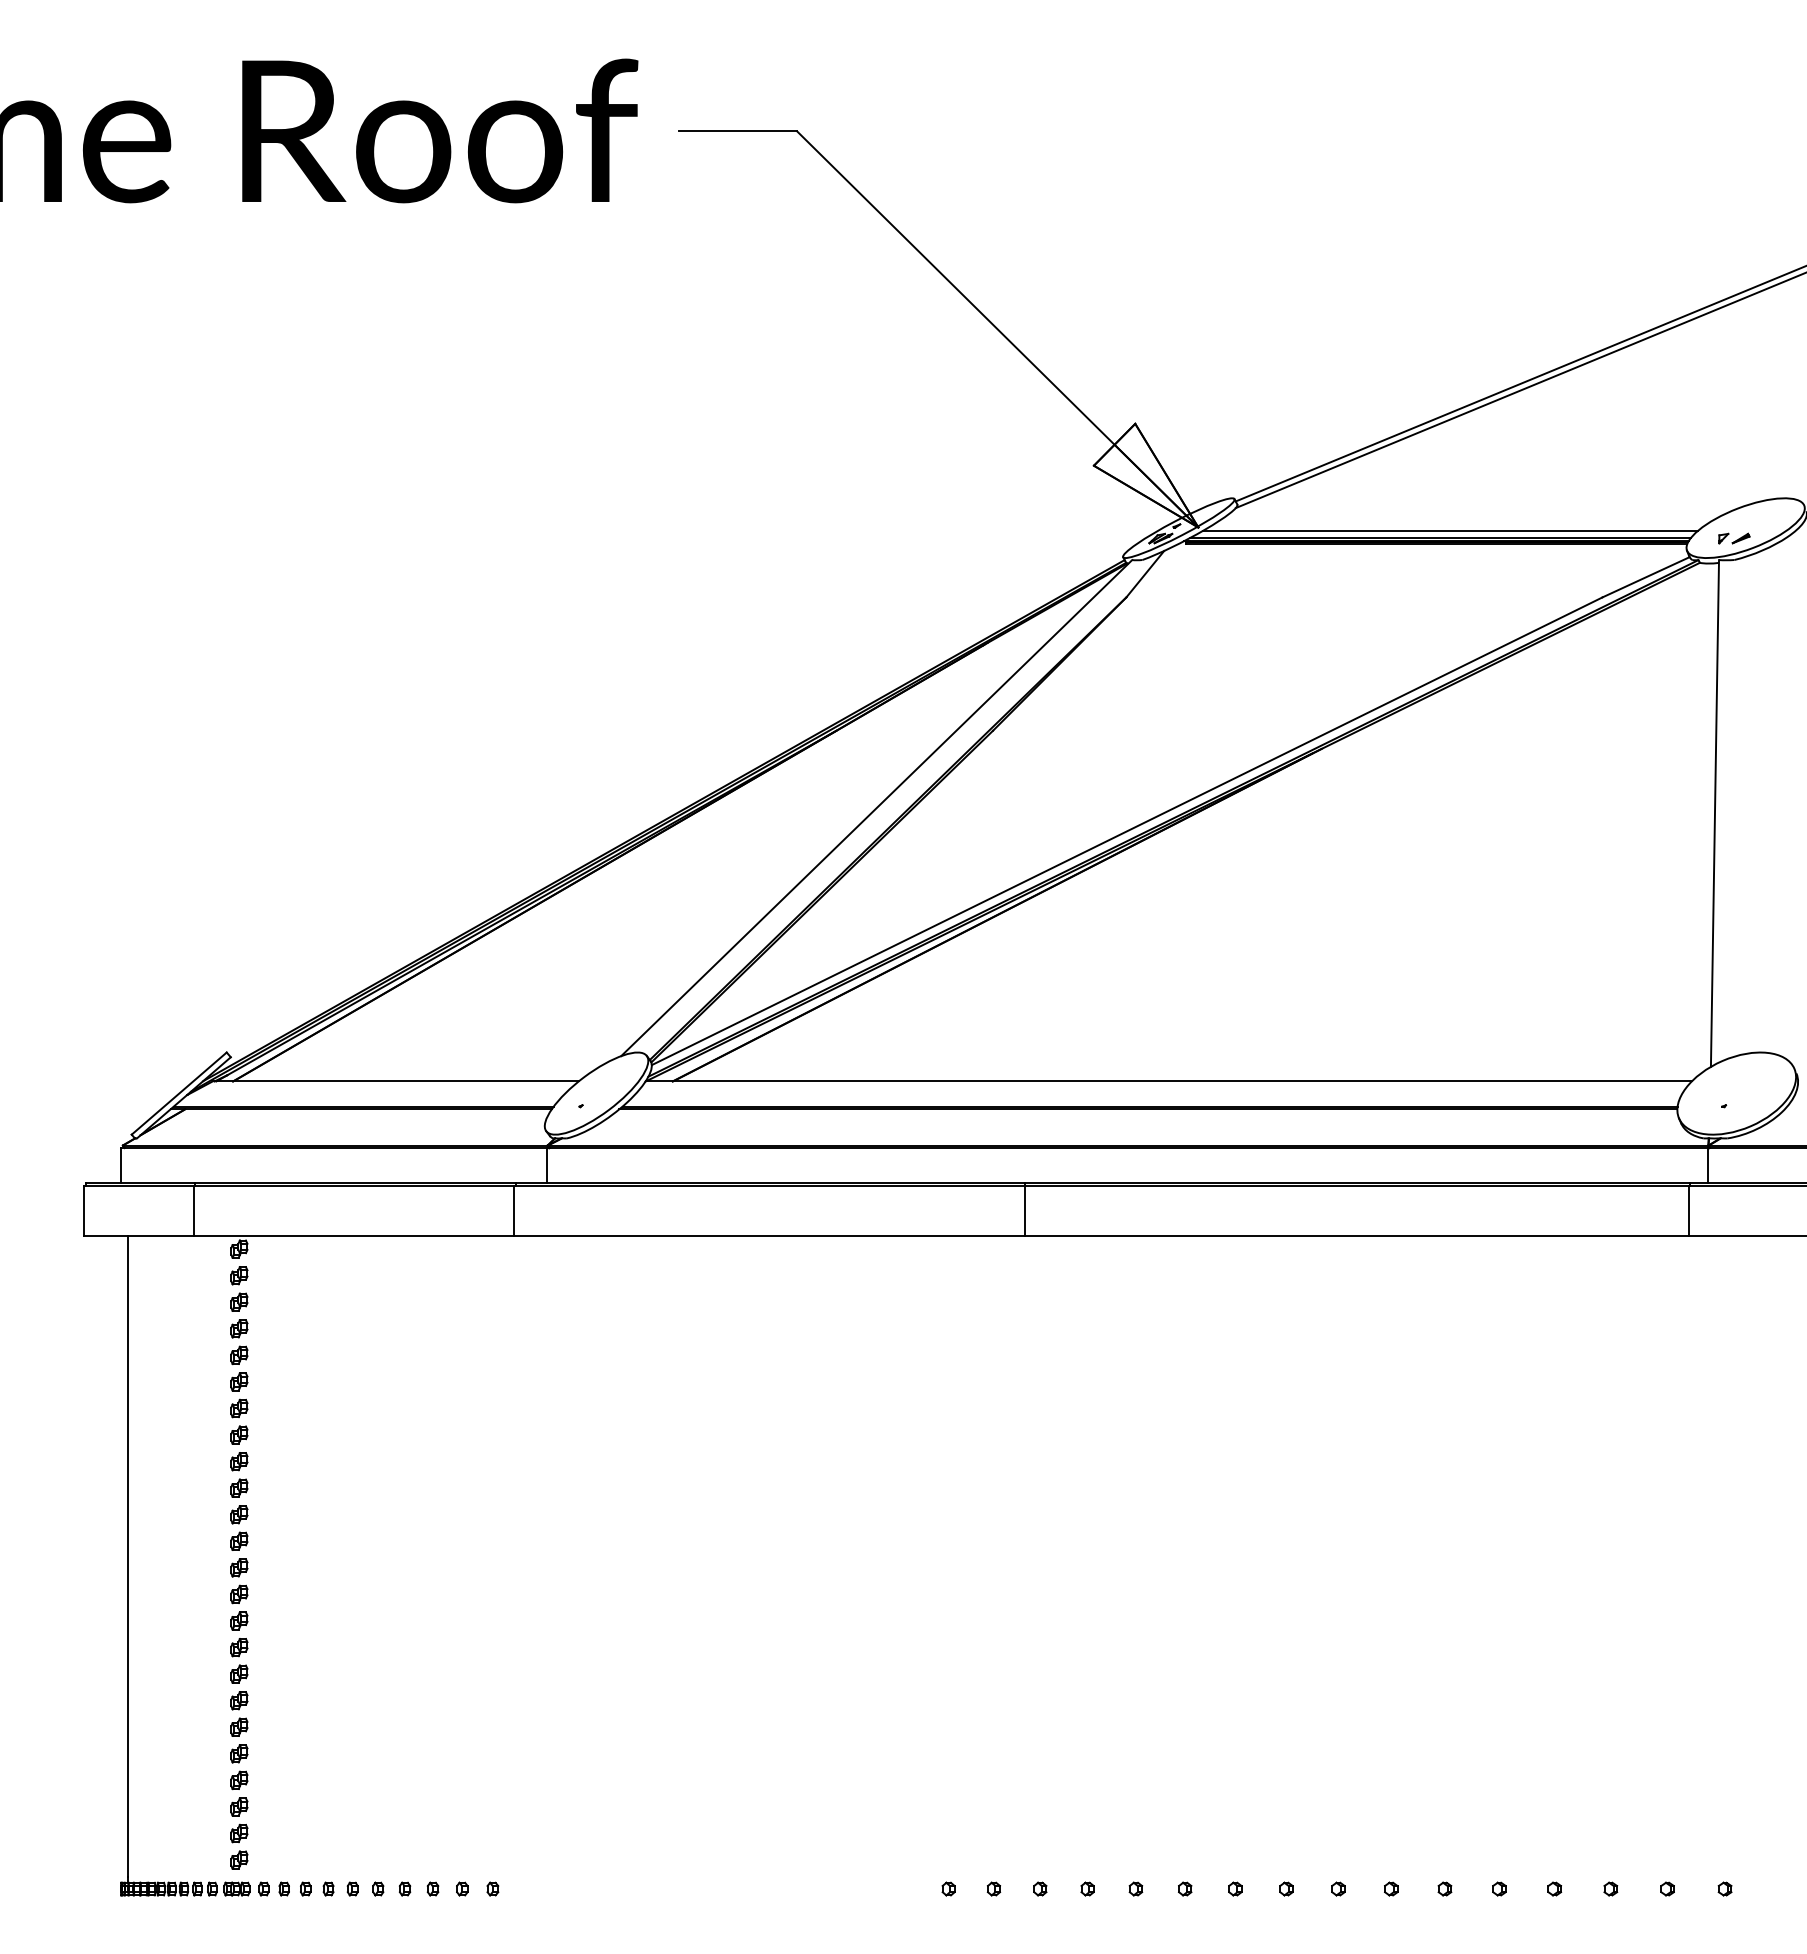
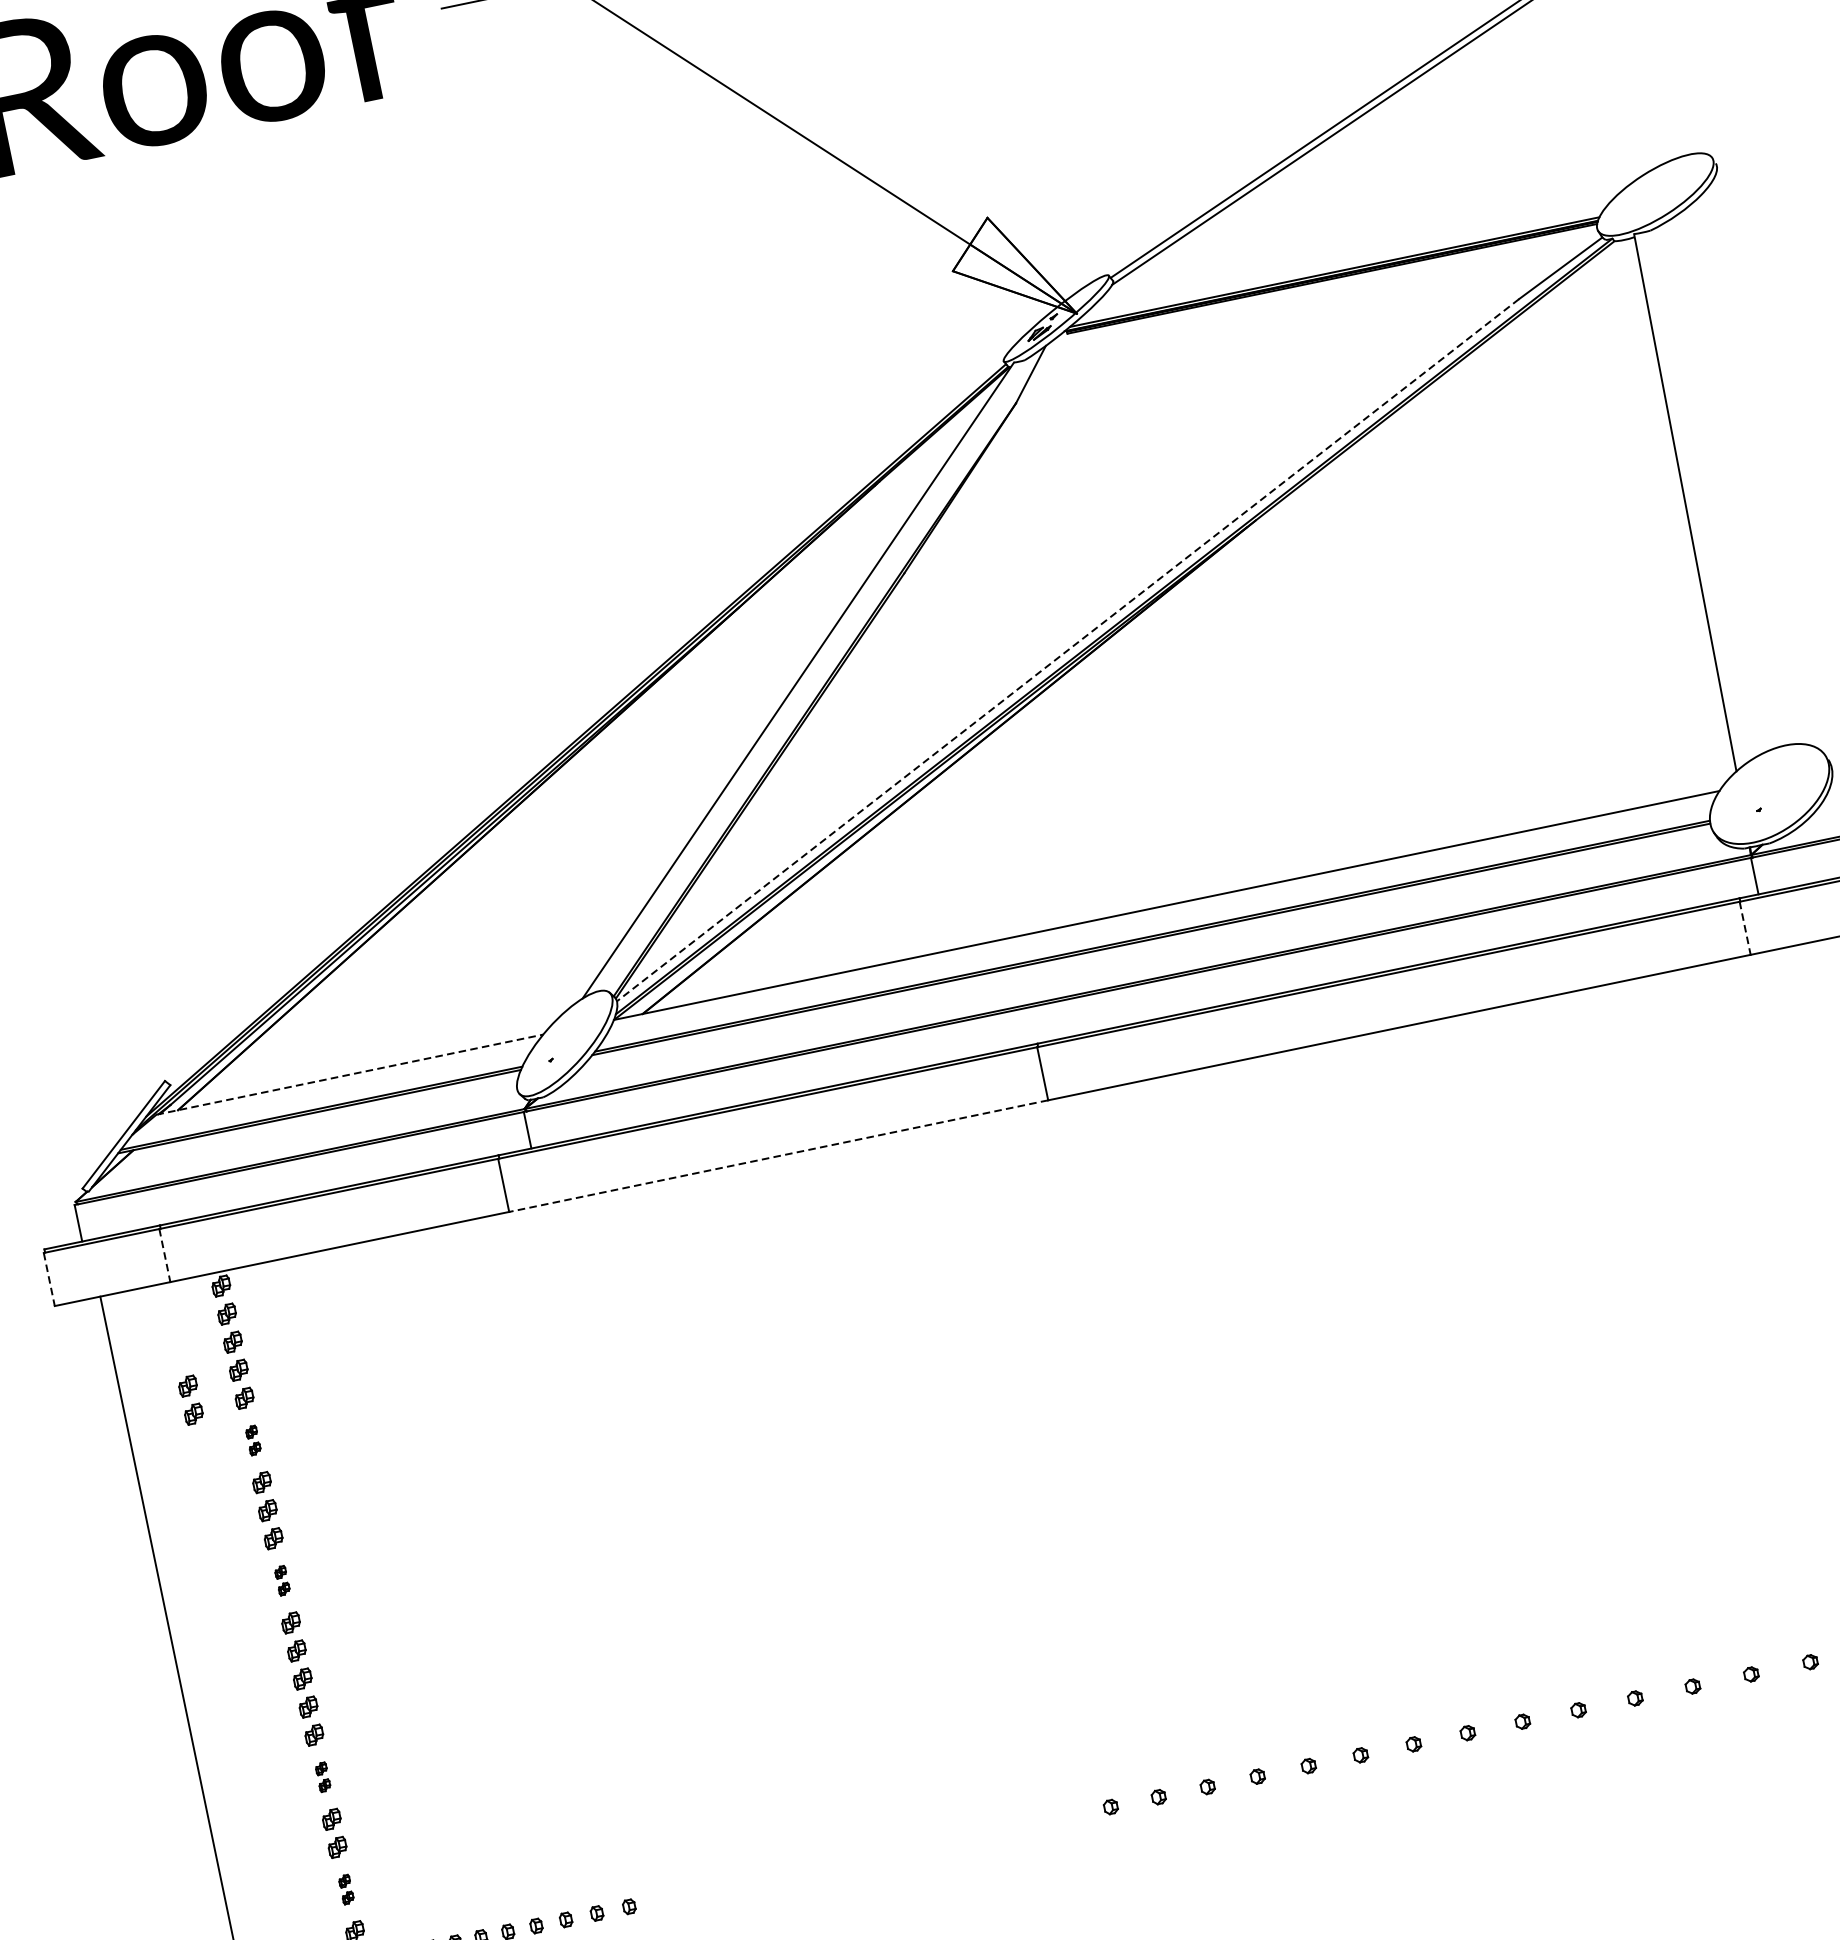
line: (1450, 530) -> (1343, 261), removed
part: (1734, 538) -> (1645, 207), removed
line: (1127, 831) -> (1068, 650), solid -> dashed
line: (396, 1081) -> (350, 1074), solid -> dashed
line: (84, 1211) -> (49, 1280), solid -> dashed
line: (193, 1211) -> (164, 1256), solid -> dashed
line: (1689, 1211) -> (1745, 928), solid -> dashed
line: (769, 1236) -> (778, 1156), solid -> dashed
part: (190, 1346) -> (191, 1399), added
part: (239, 1395) -> (253, 1440), size x0.6
part: (239, 1527) -> (282, 1580), size x0.6
part: (239, 1713) -> (323, 1776), size x0.6
part: (239, 1820) -> (346, 1889), size x0.6

